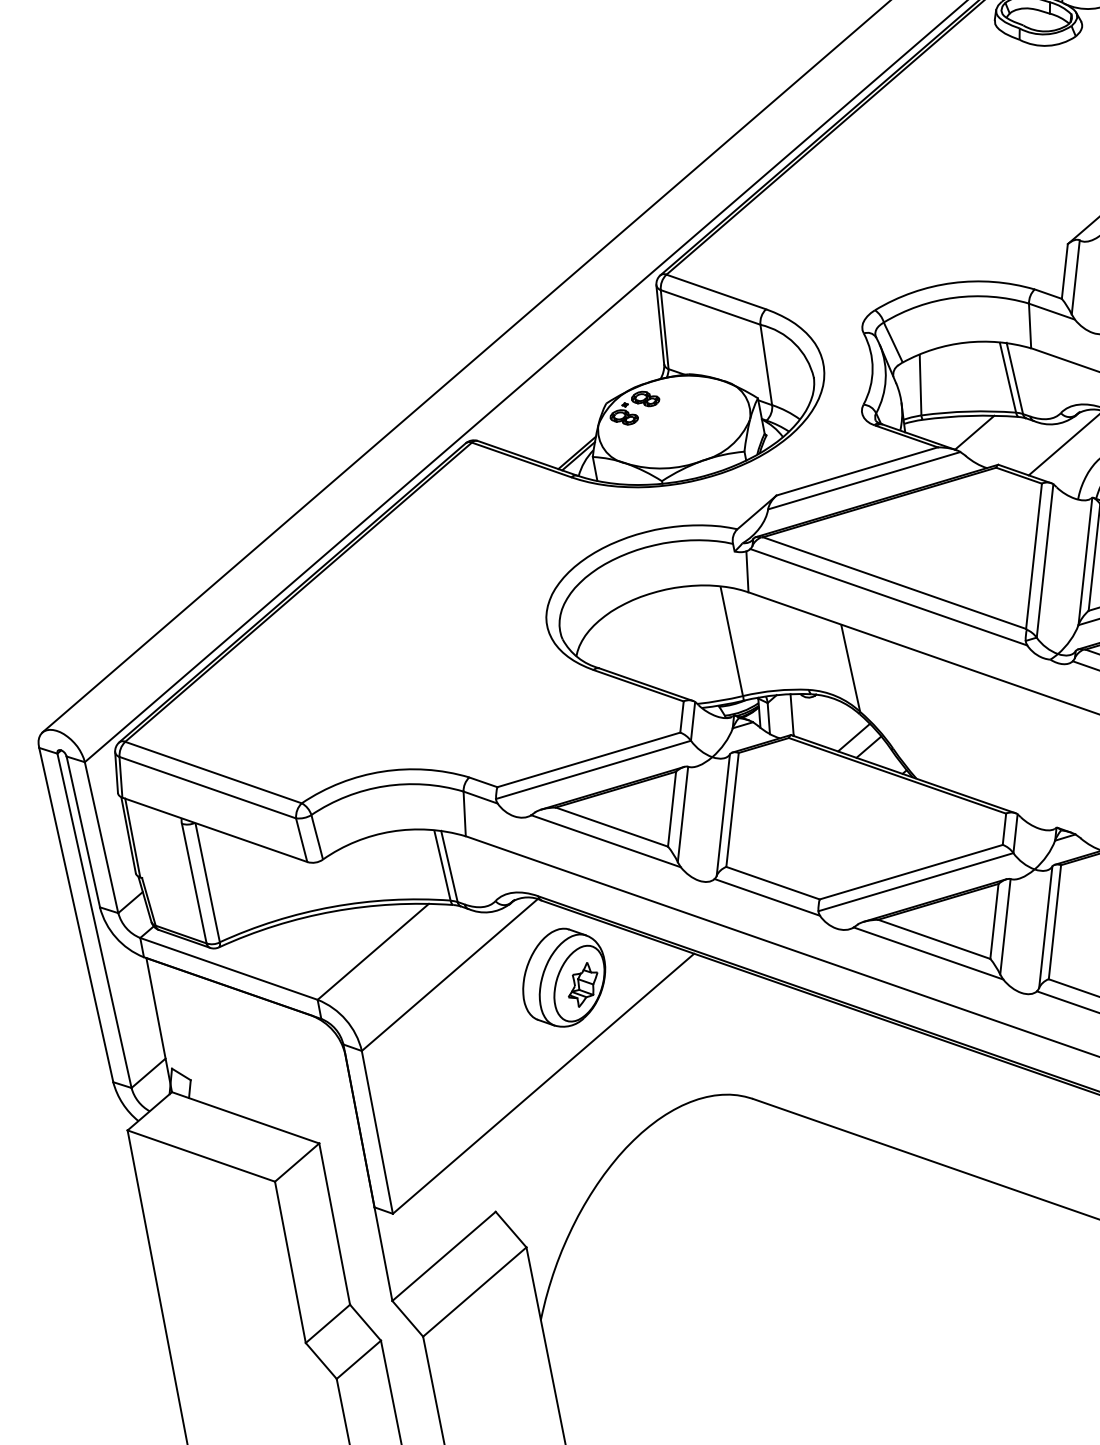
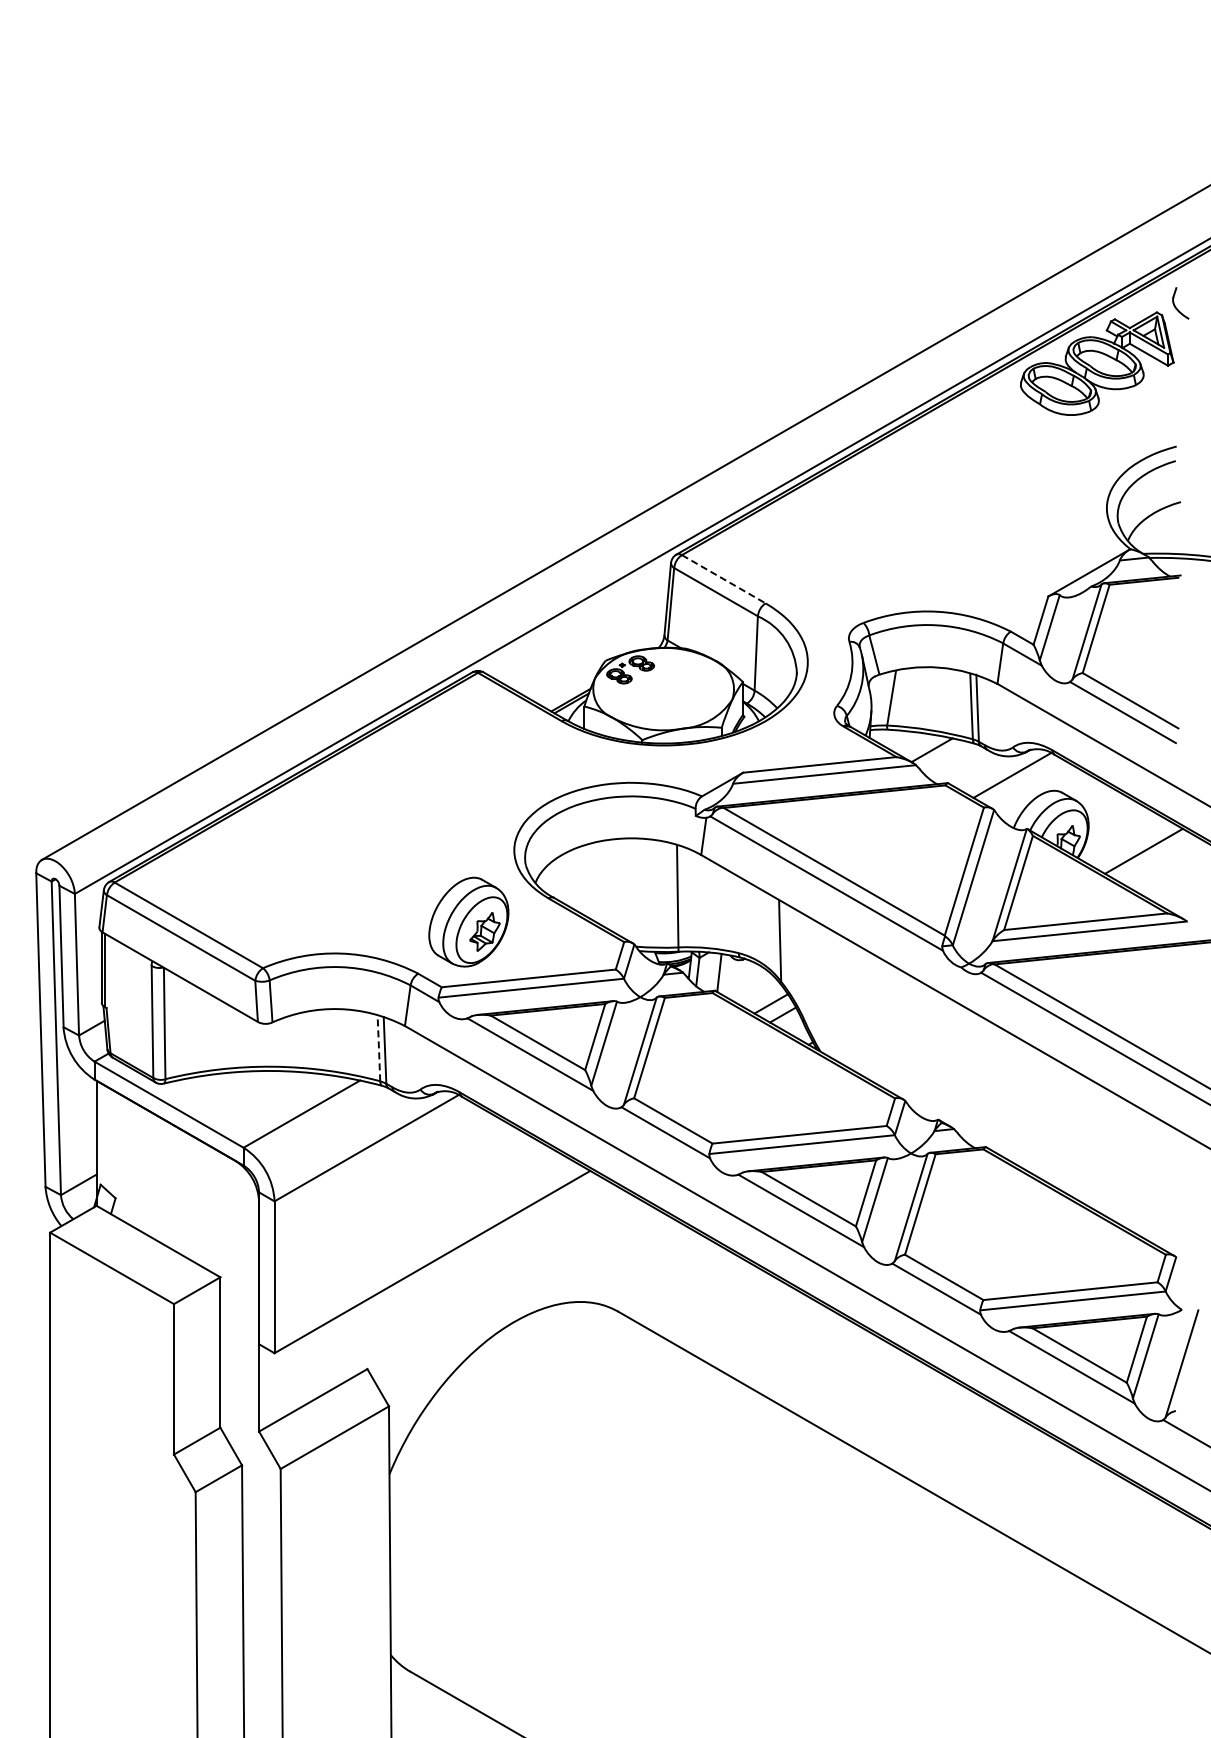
line: (717, 292) -> (724, 579), solid -> dashed
line: (442, 865) -> (378, 1048), solid -> dashed
part: (563, 977) -> (468, 921), moved

